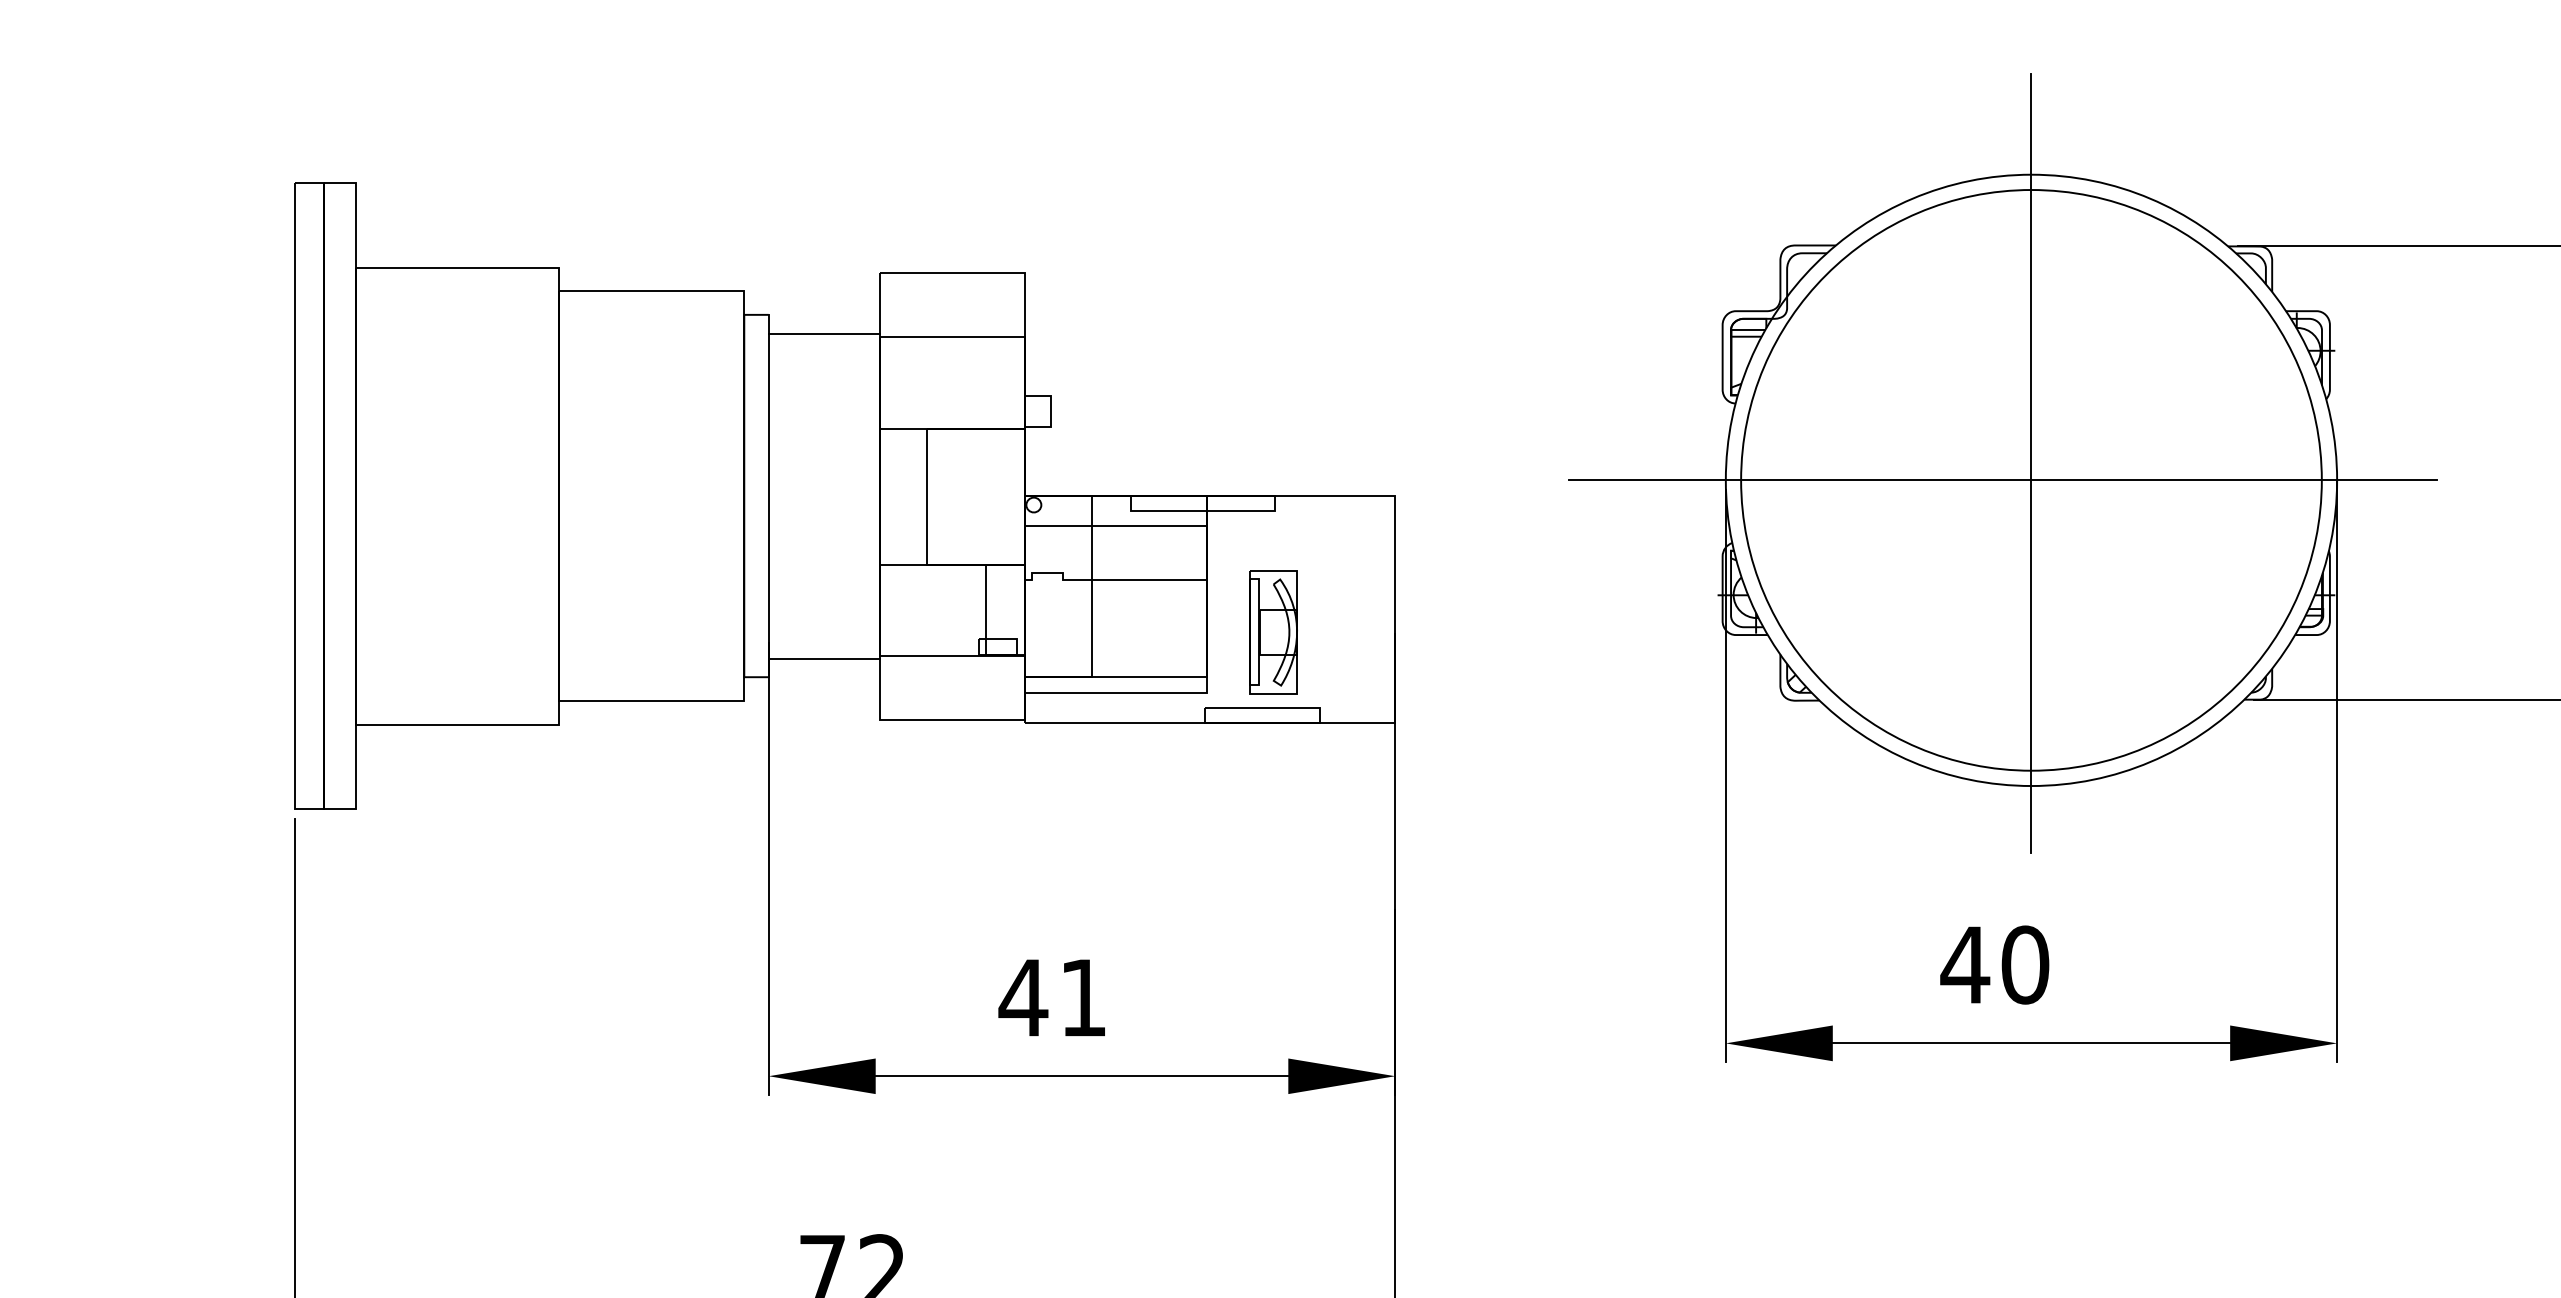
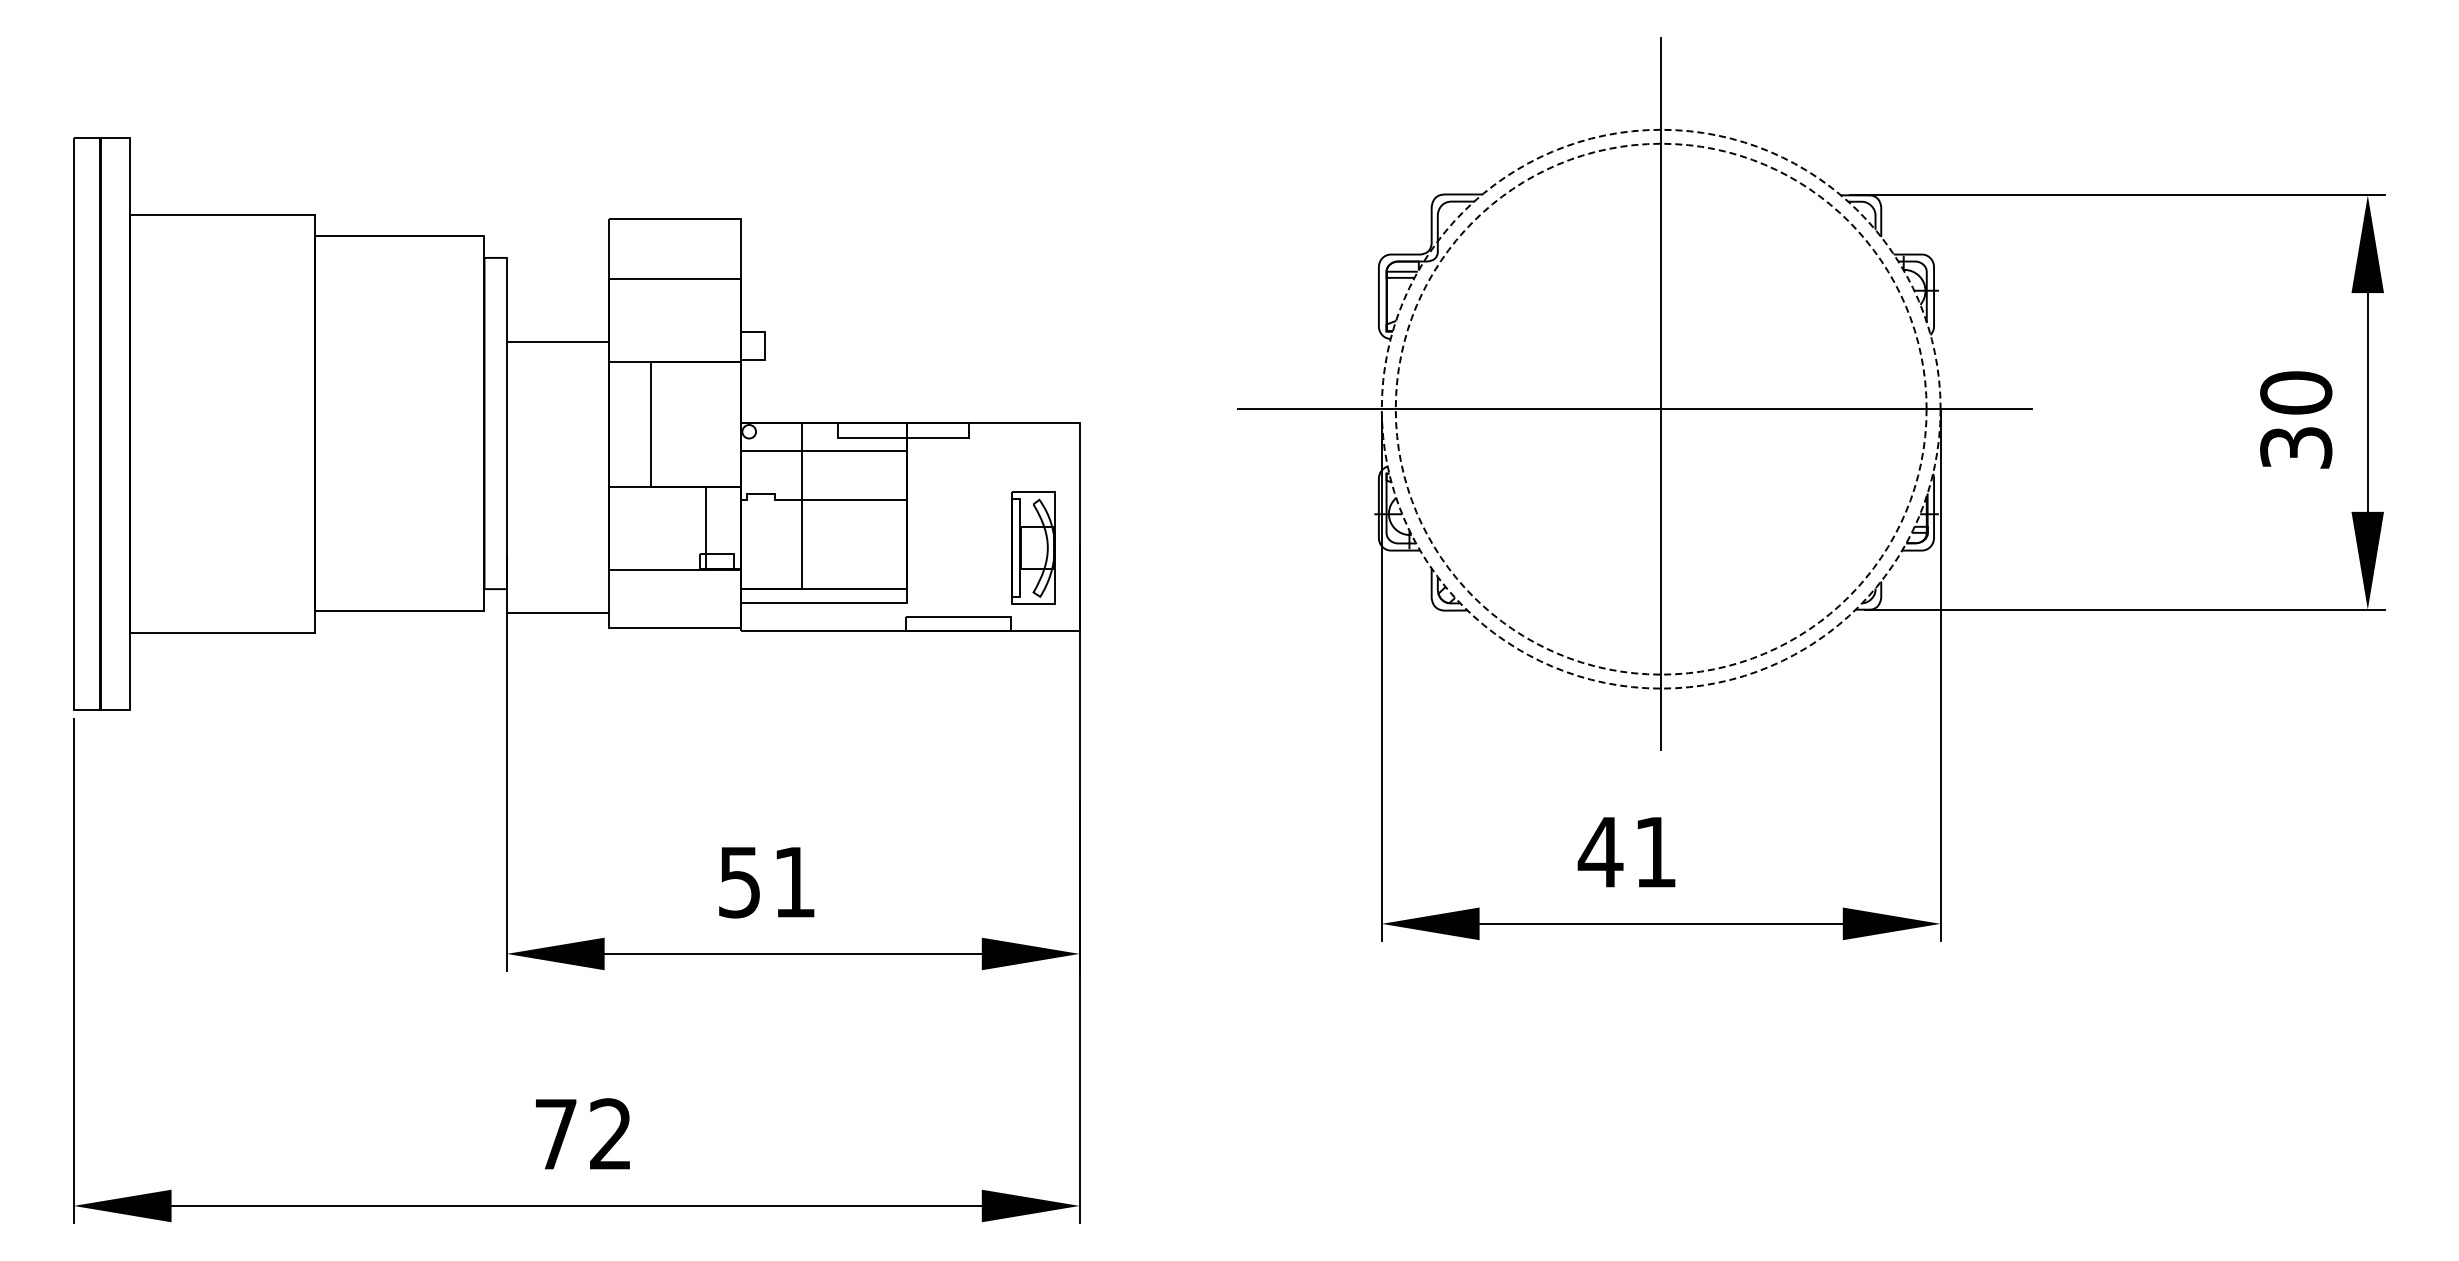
line: (824, 334) -> (557, 342), moved
circle: (2030, 479) -> (1660, 408), solid -> dashed
circle: (2030, 479) -> (1660, 408), solid -> dashed
part: (1273, 631) -> (1033, 547), moved
line: (824, 658) -> (557, 612), moved
text: (2025, 965) -> (1655, 852), 40 -> 41
text: (1023, 998) -> (739, 882), 41 -> 51

